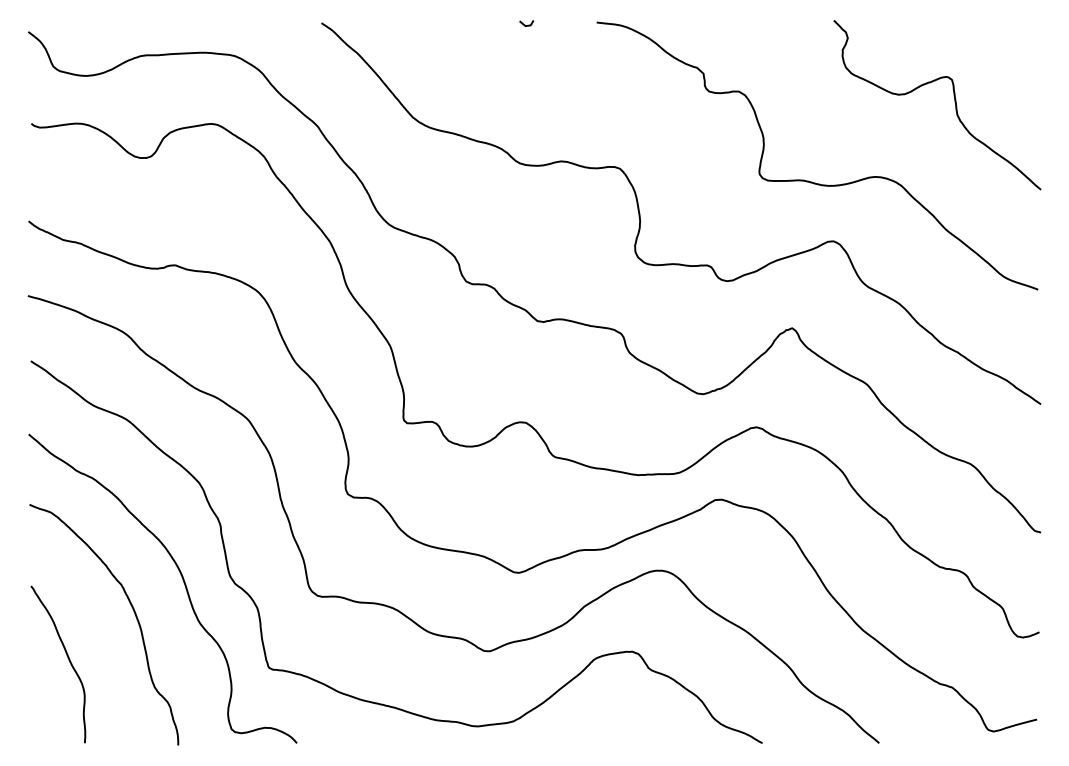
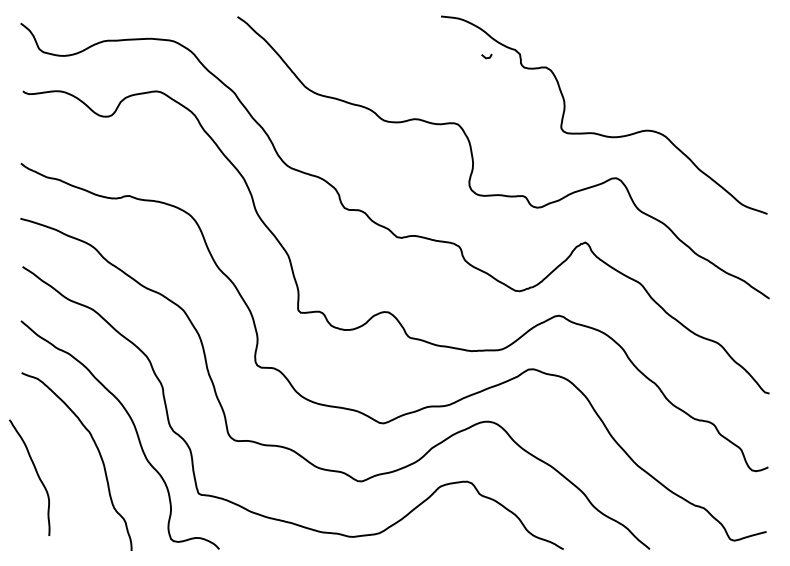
curve: (525, 24) -> (485, 57), moved
curve: (954, 102) -> (705, 75), removed
curve: (68, 660) -> (37, 474), moved

